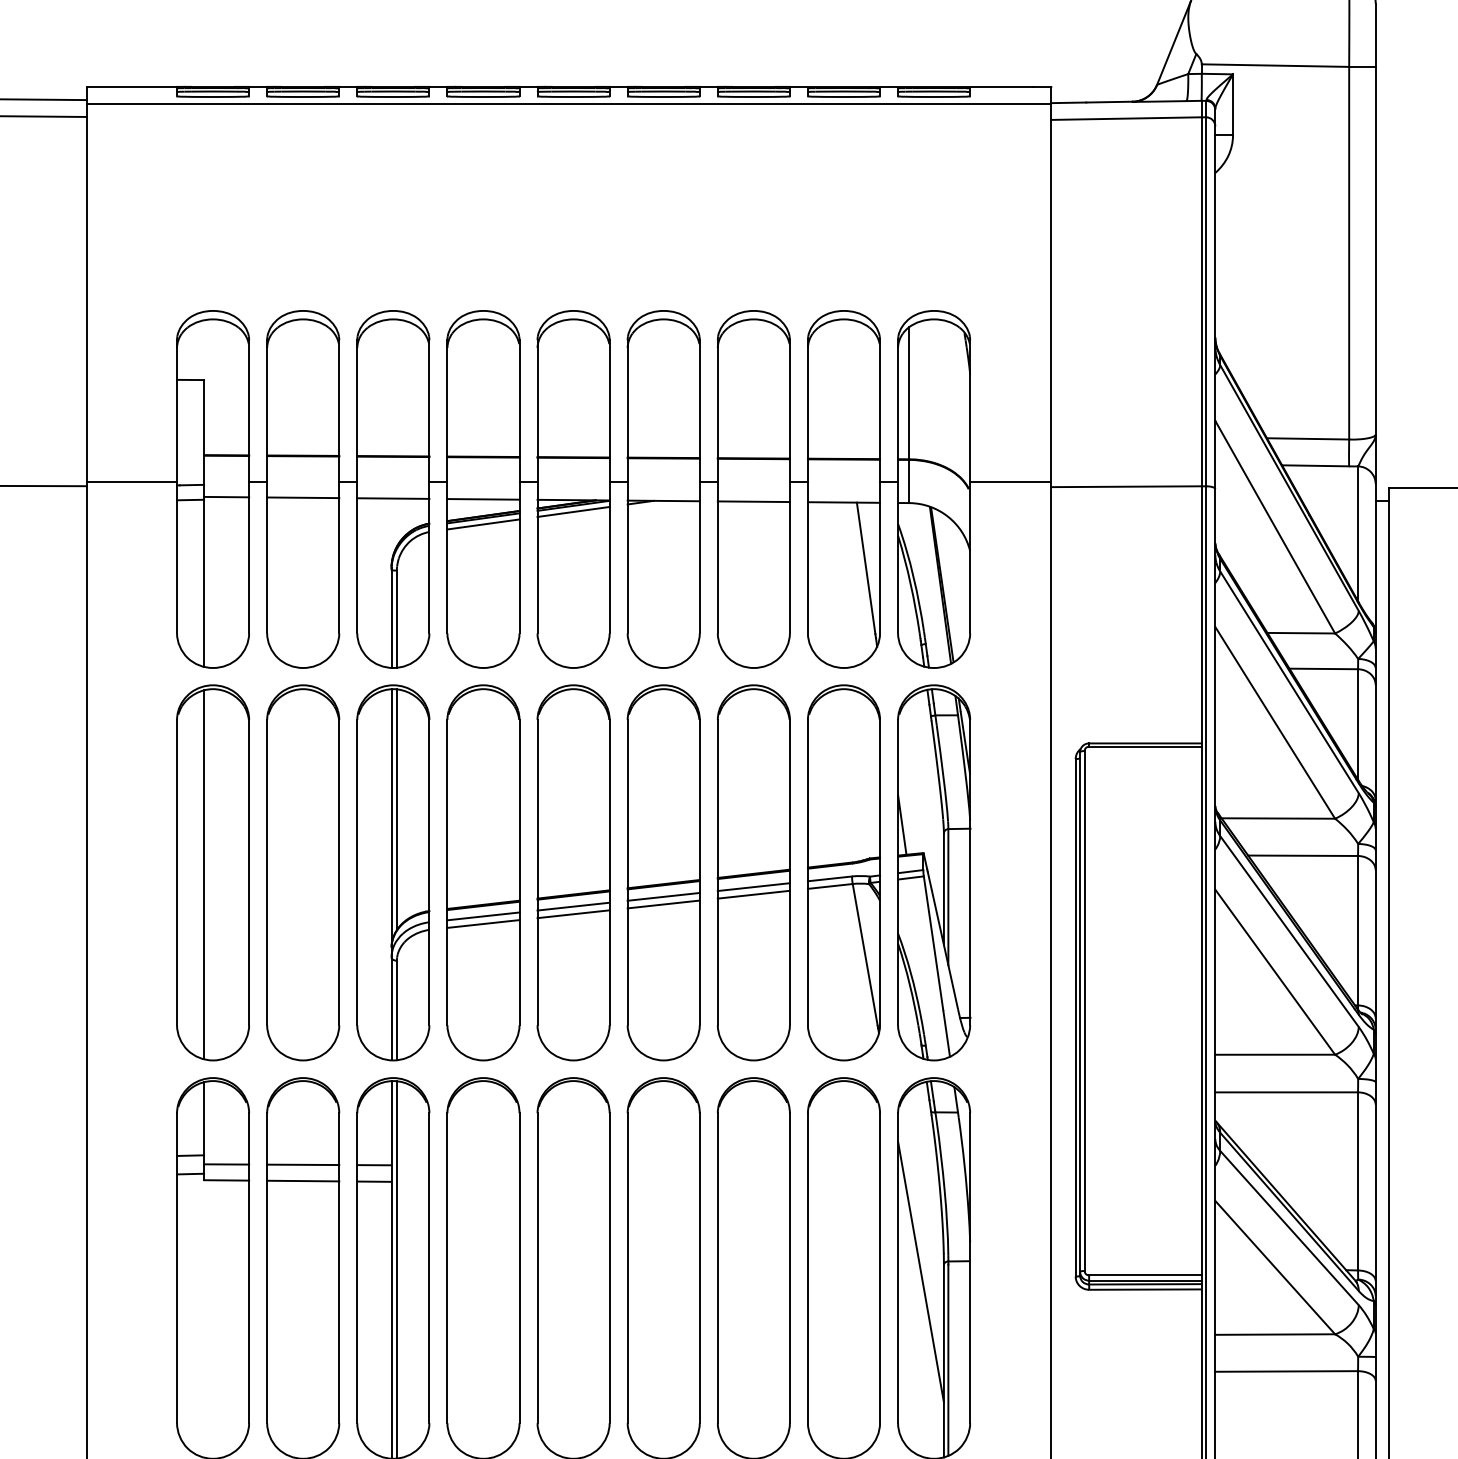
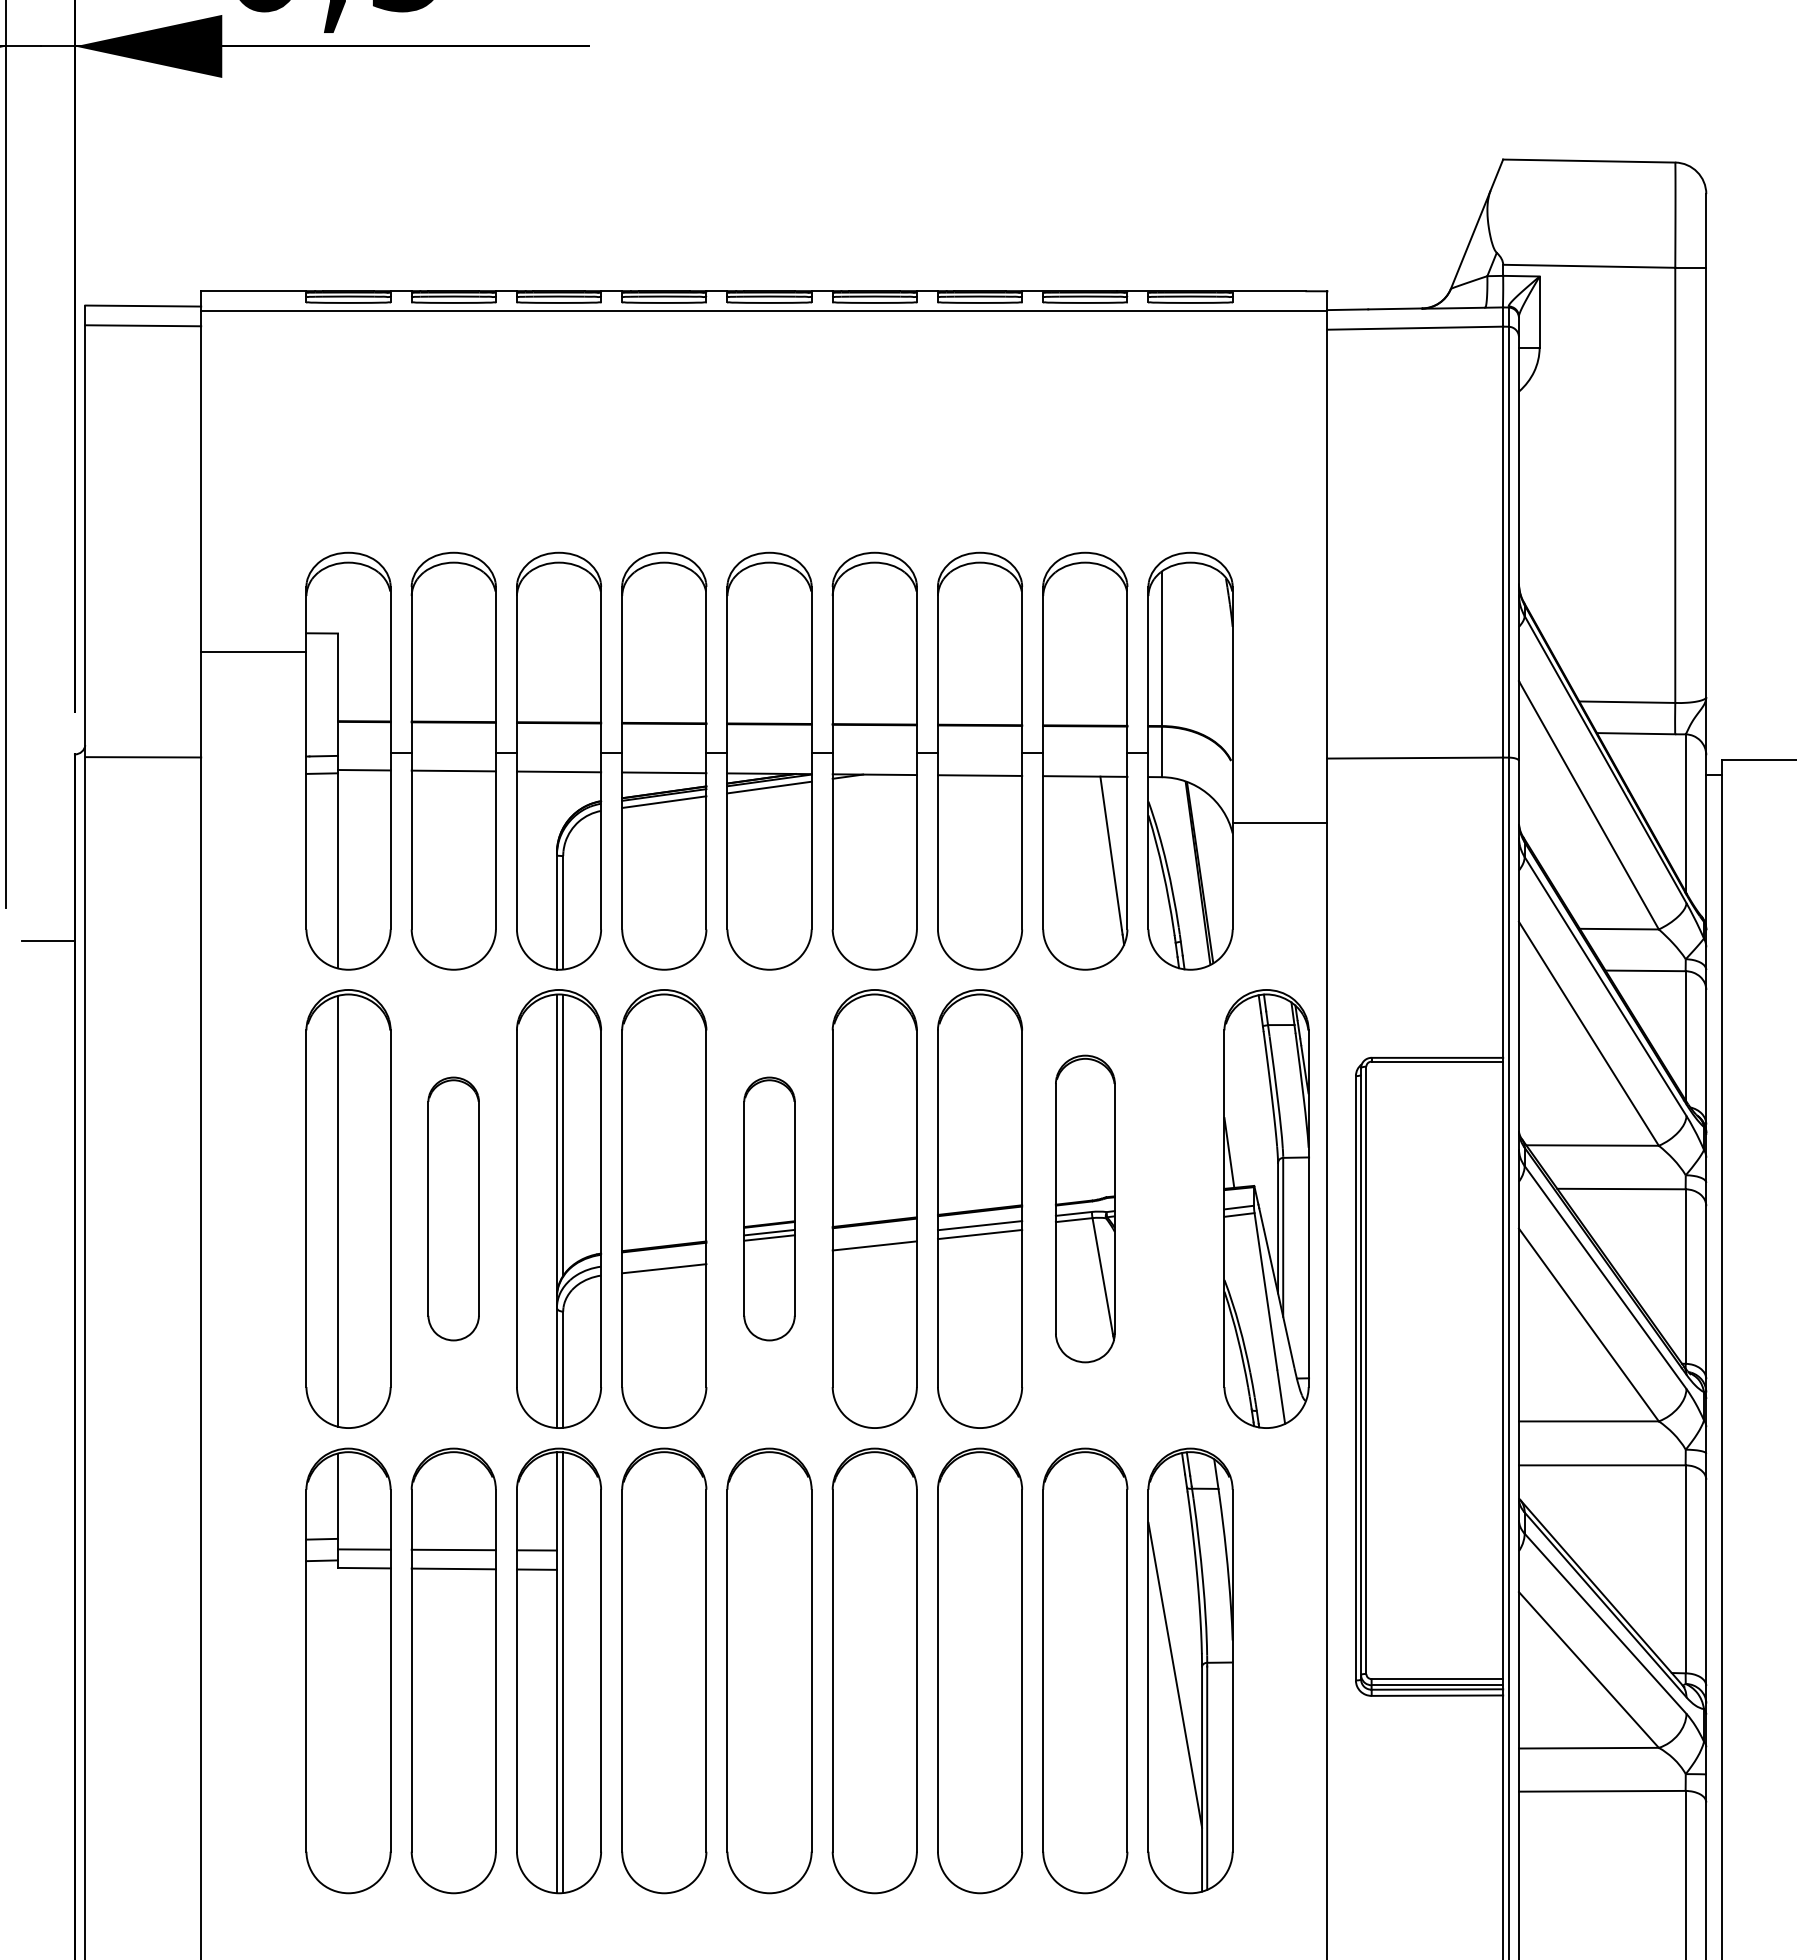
line: (131, 481) -> (253, 651), moved
line: (1010, 481) -> (1279, 822), moved
part: (302, 872) -> (453, 1208), size x0.6
part: (573, 872) -> (769, 1208), size x0.6
part: (844, 872) -> (1085, 1208), size x0.7
part: (934, 872) -> (1266, 1208), moved
line: (663, 896) -> (874, 1236), removed
line: (483, 916) -> (664, 1259), removed

